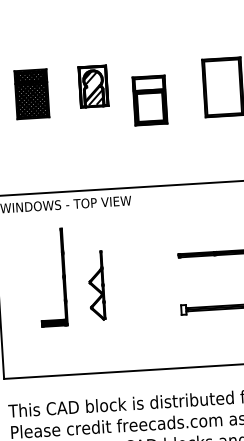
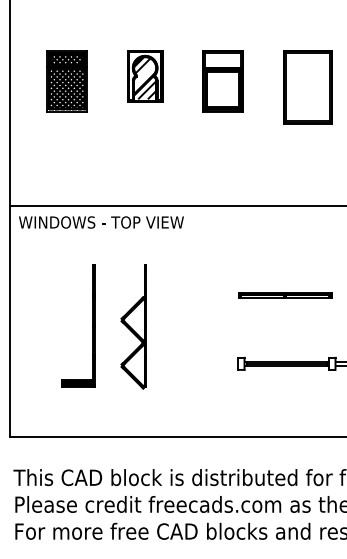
part: (149, 100) -> (222, 81), moved
part: (63, 276) -> (92, 325), moved
part: (96, 285) -> (133, 326), size x1.43

